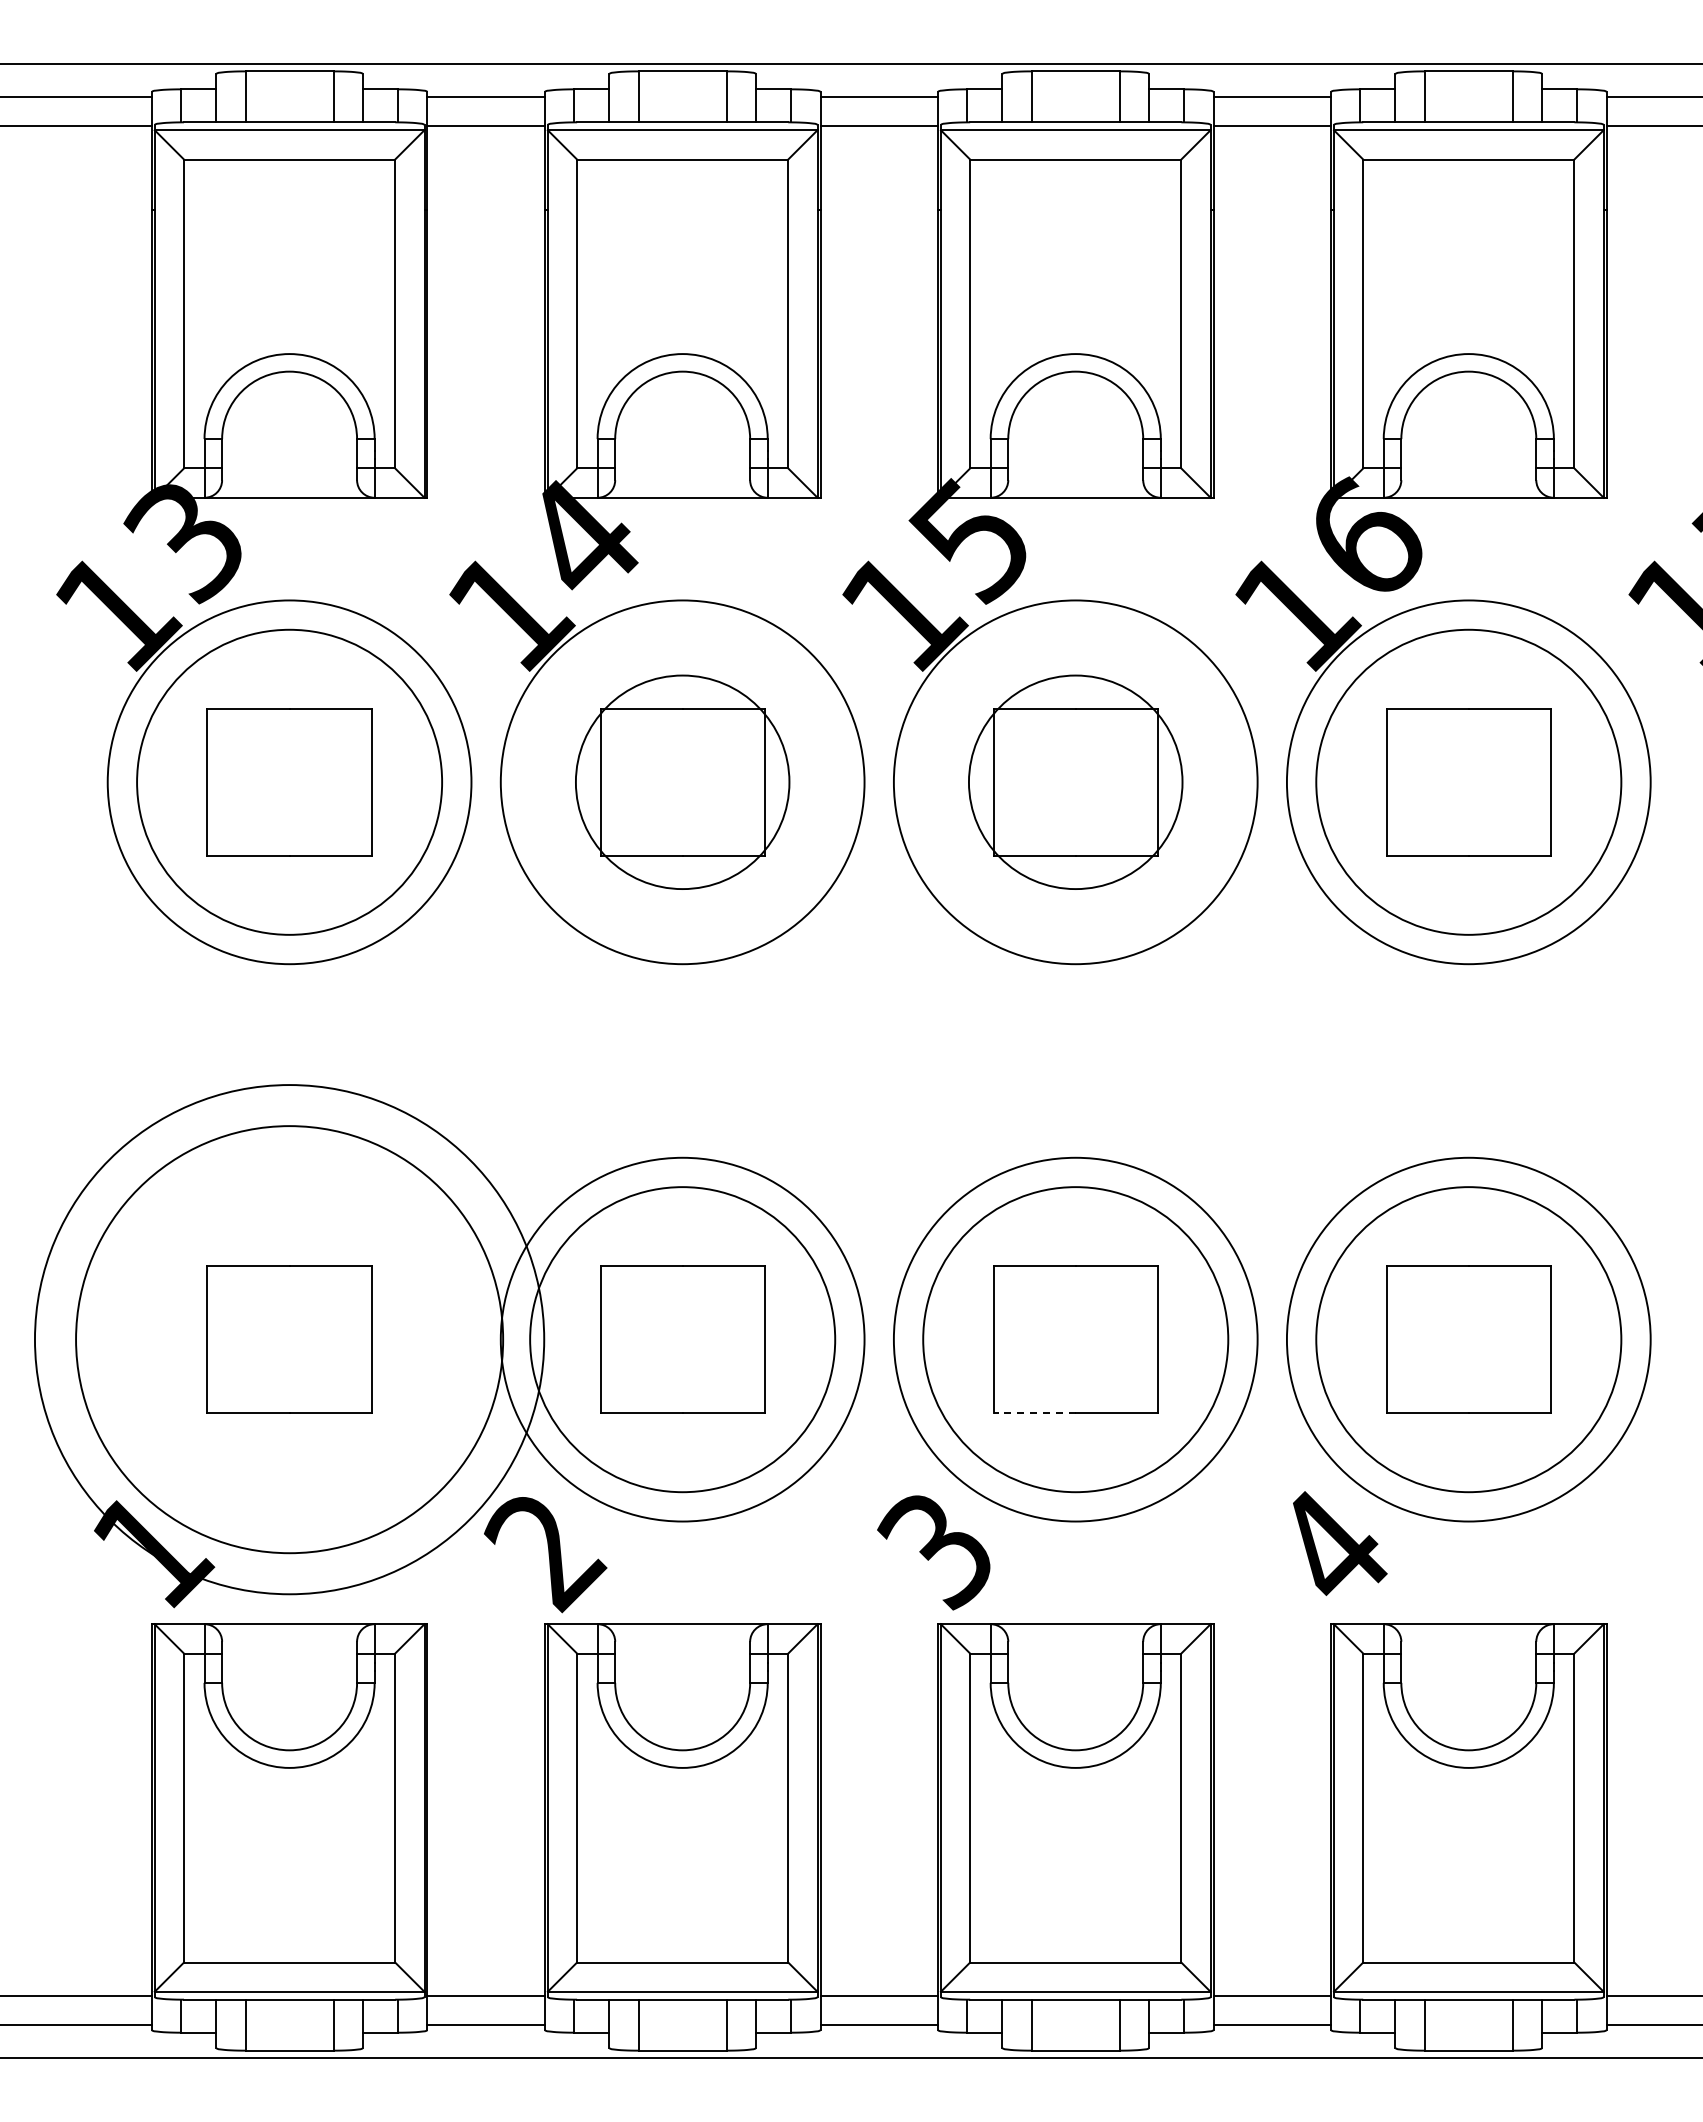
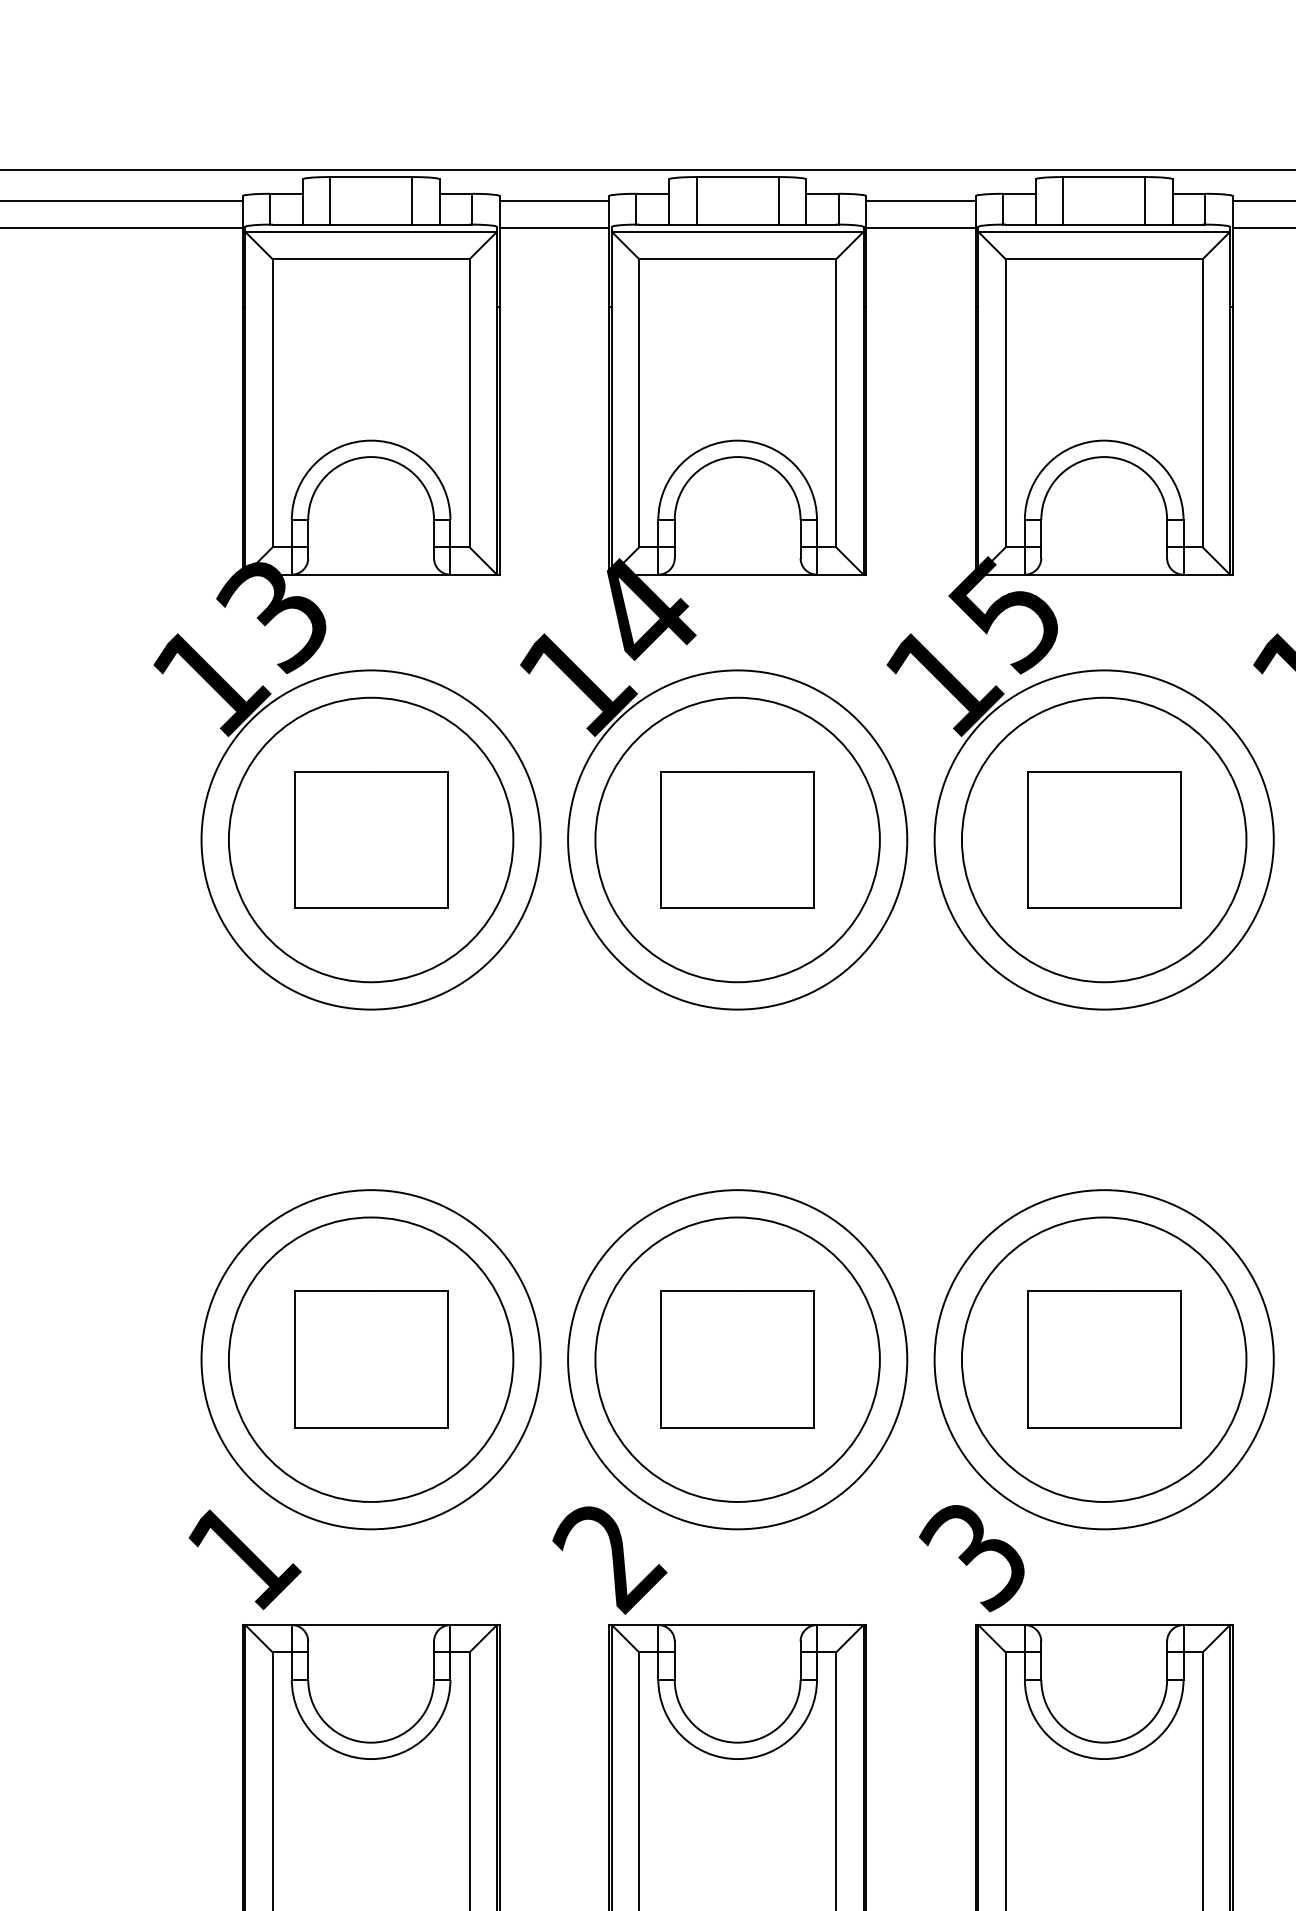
circle: (682, 781) -> (737, 839), size x1.43
circle: (1075, 781) -> (1103, 839), size x1.43
circle: (289, 1339) -> (371, 1359), size x0.71
circle: (289, 1339) -> (371, 1359), size x0.71
line: (1034, 1413) -> (1065, 1428), dashed -> solid

